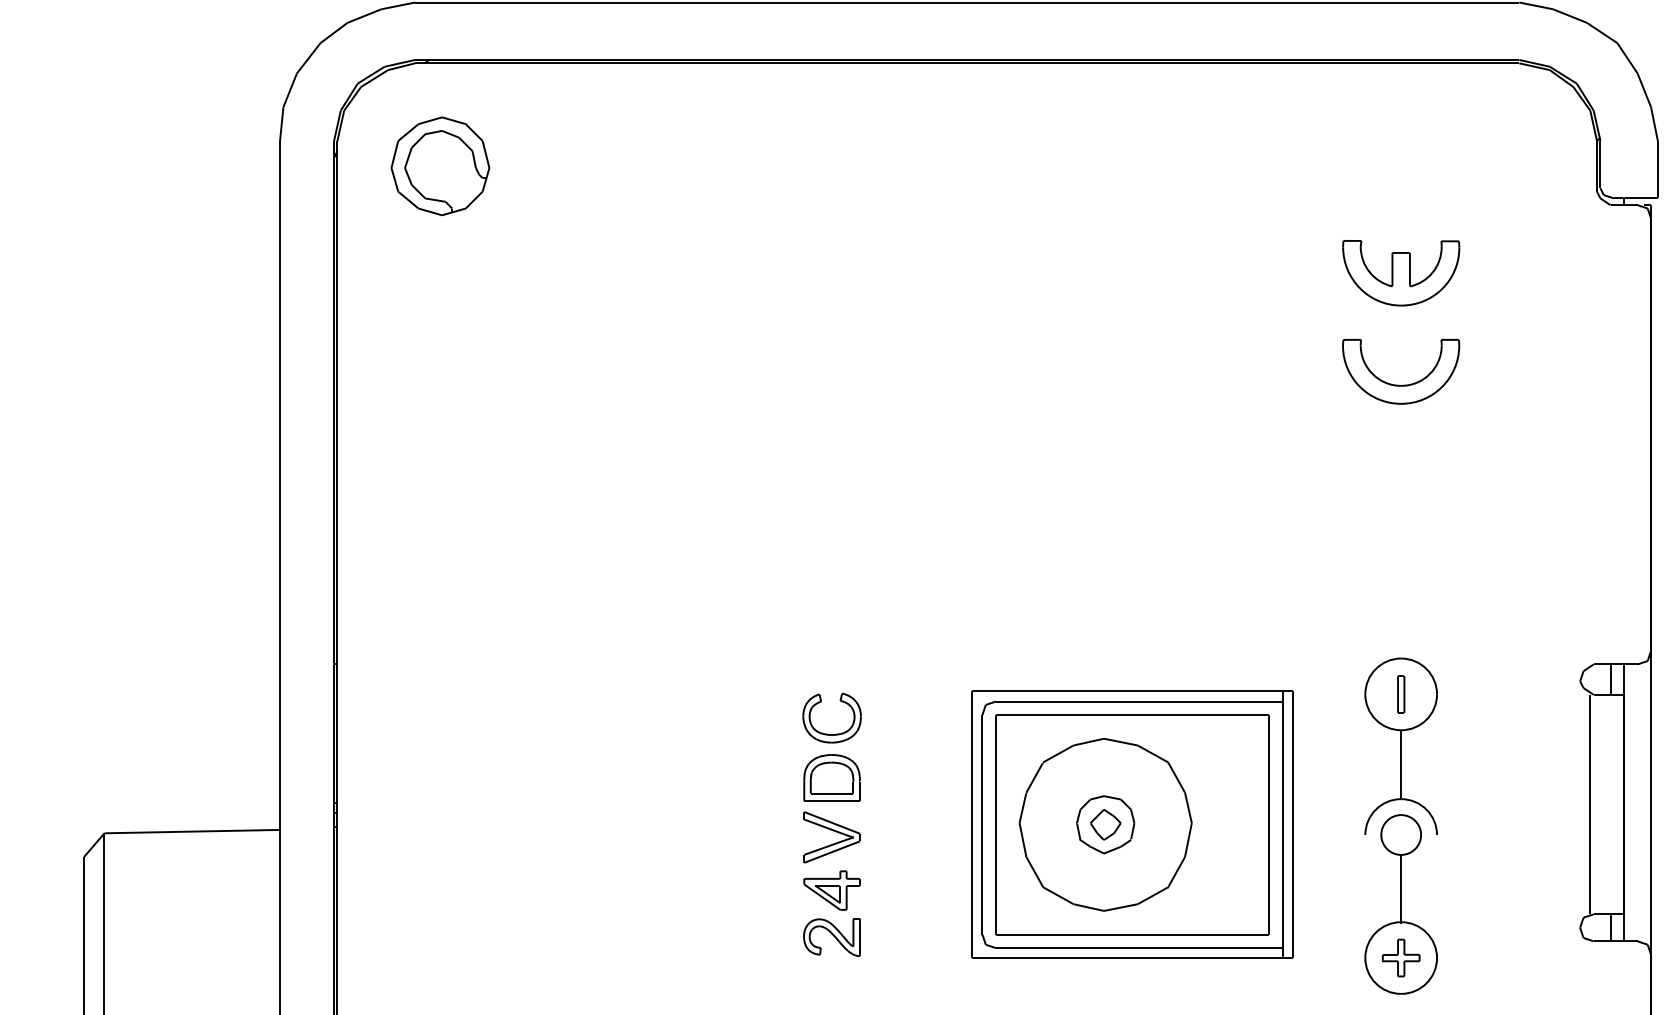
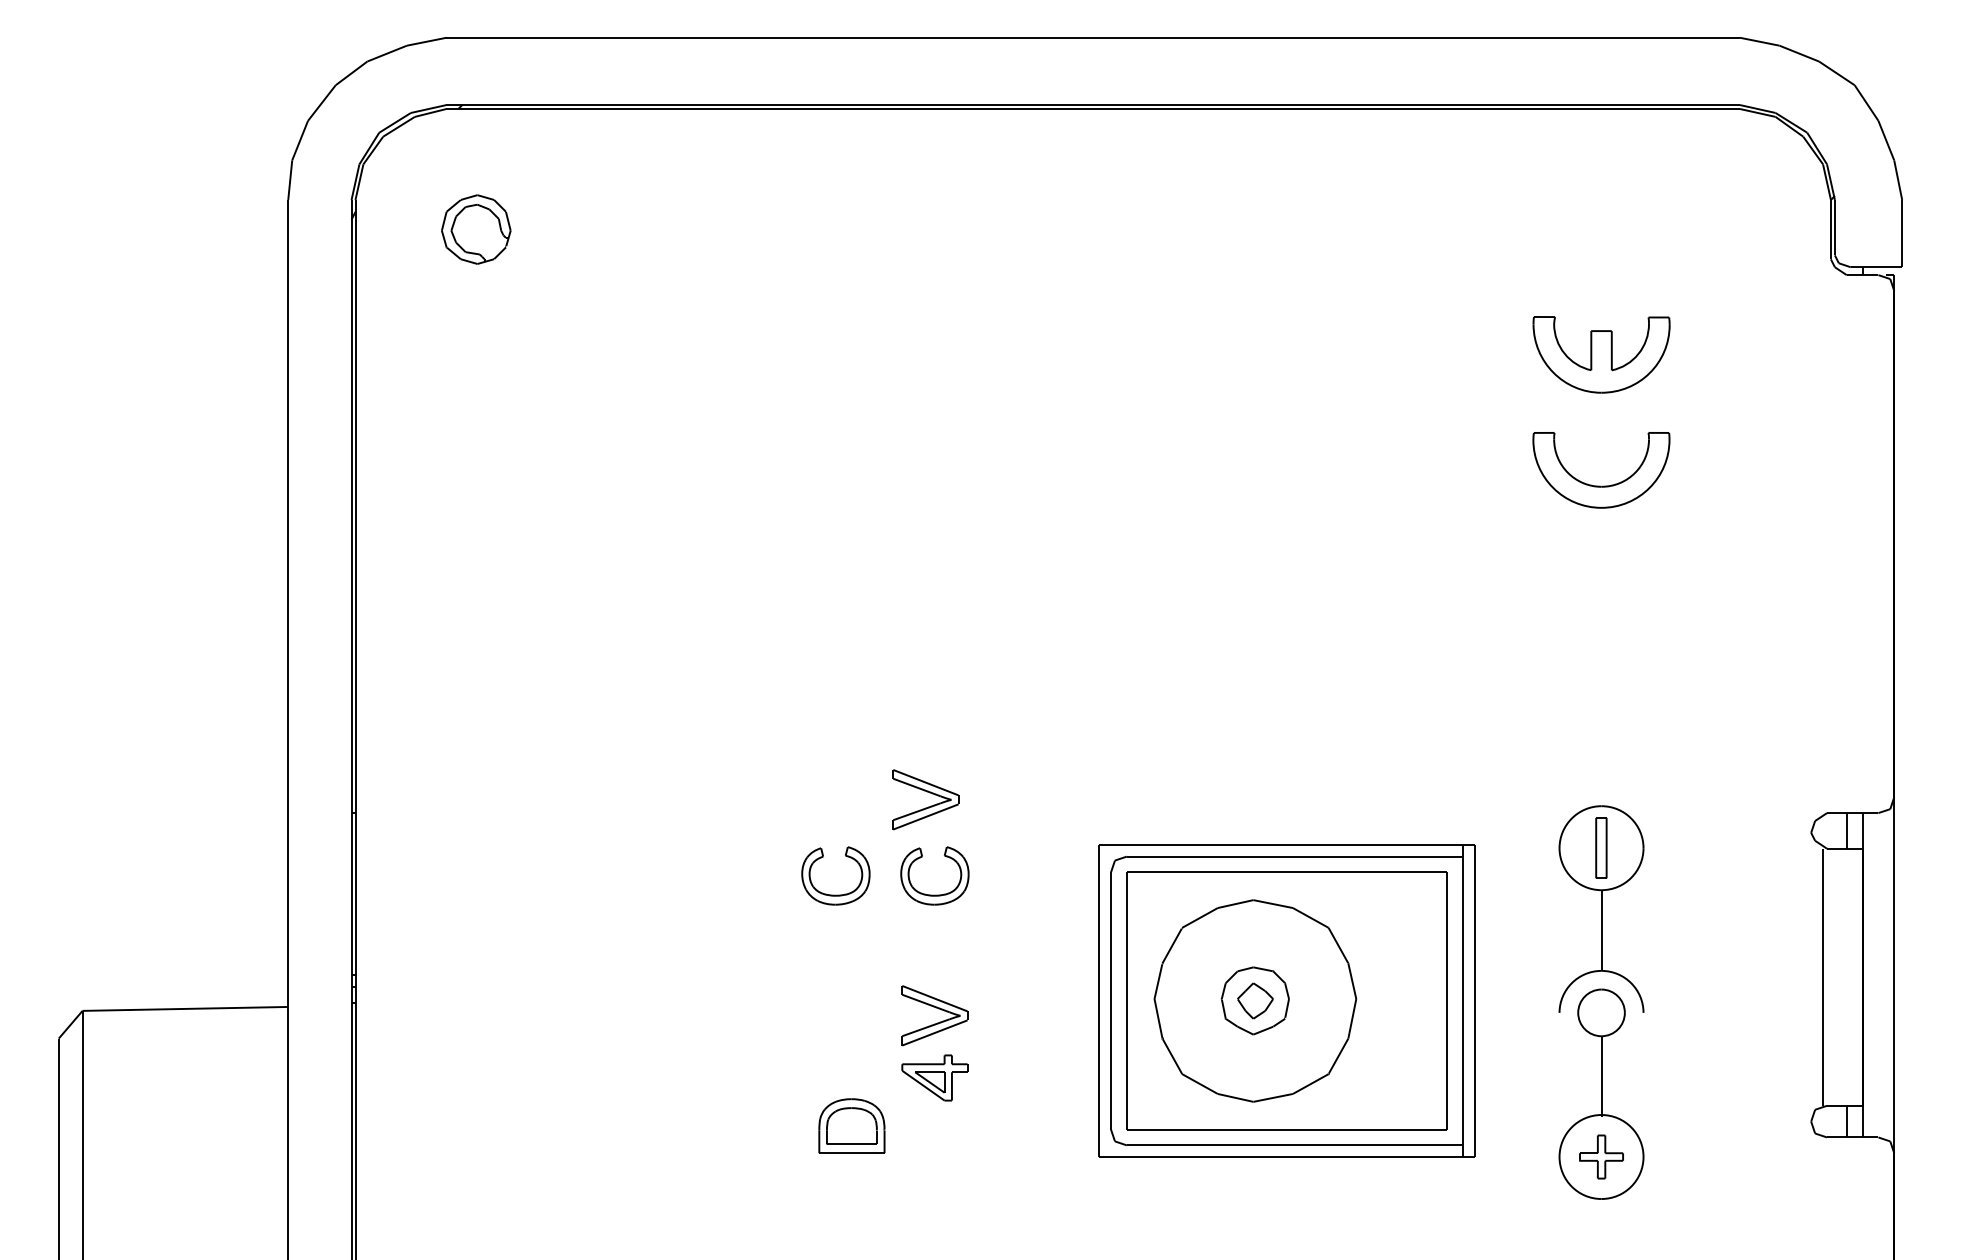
part: (440, 166) -> (476, 229), size x0.6
part: (827, 647) -> (929, 793), added
part: (1401, 694) -> (1601, 848), size x1.4
part: (747, 733) -> (835, 894), added
part: (831, 777) -> (851, 1125), moved
part: (831, 937) -> (934, 1132), removed

